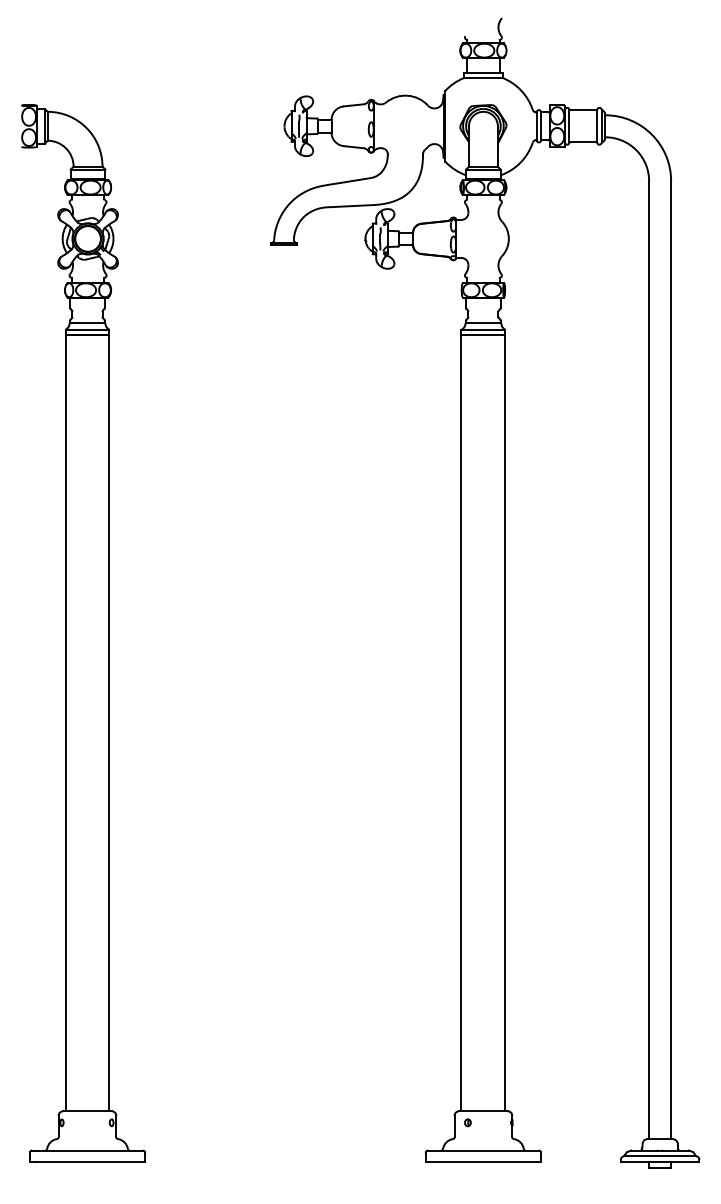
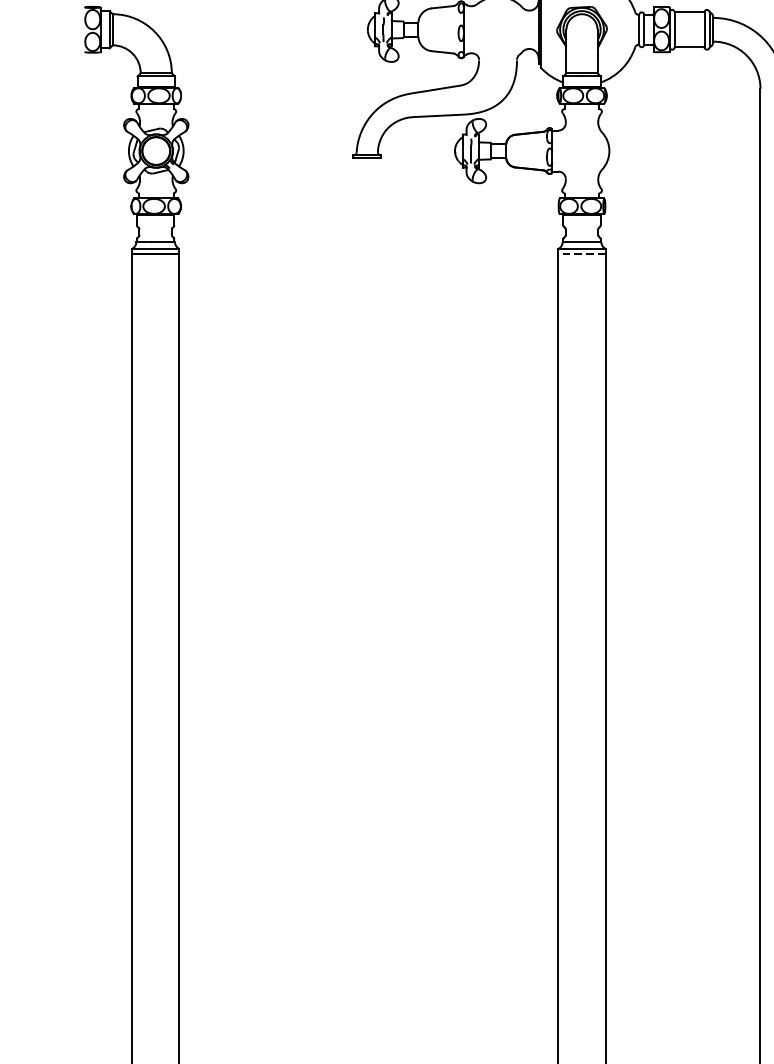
line: (483, 334) -> (582, 254), solid -> dashed

